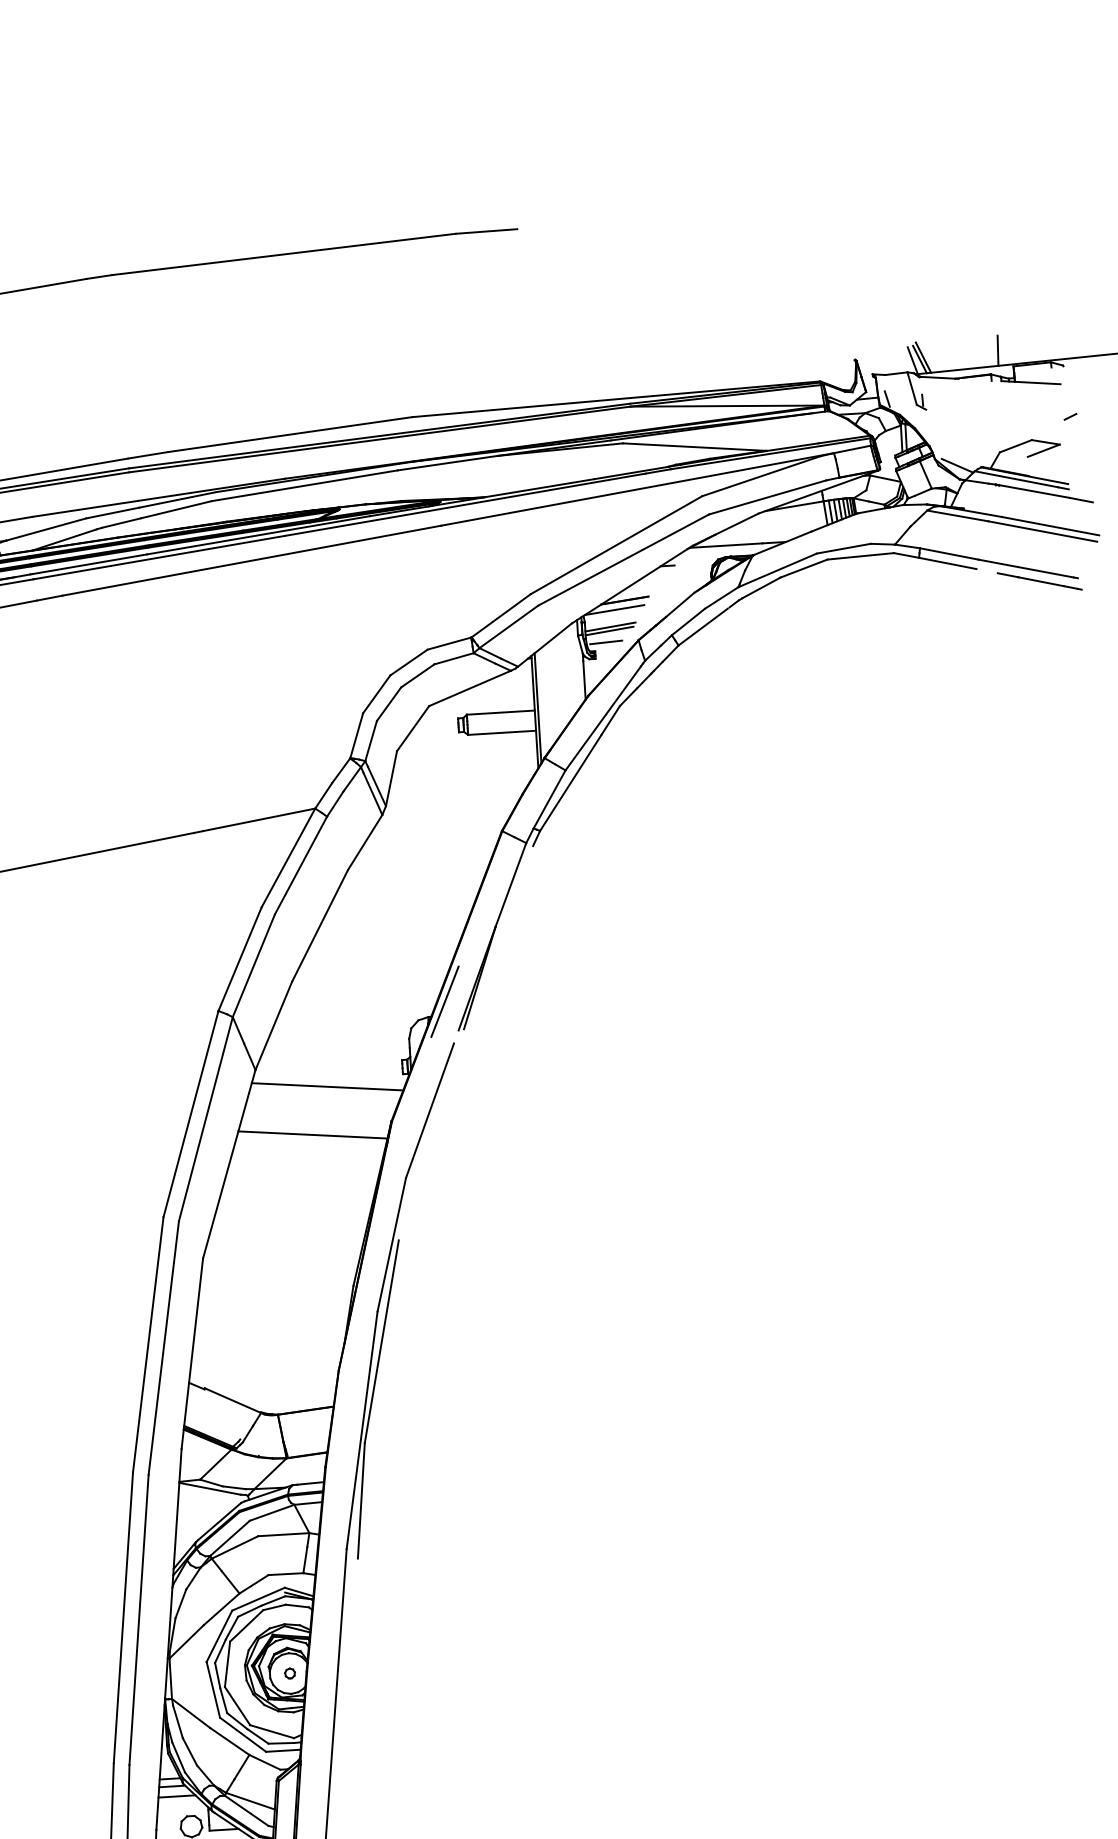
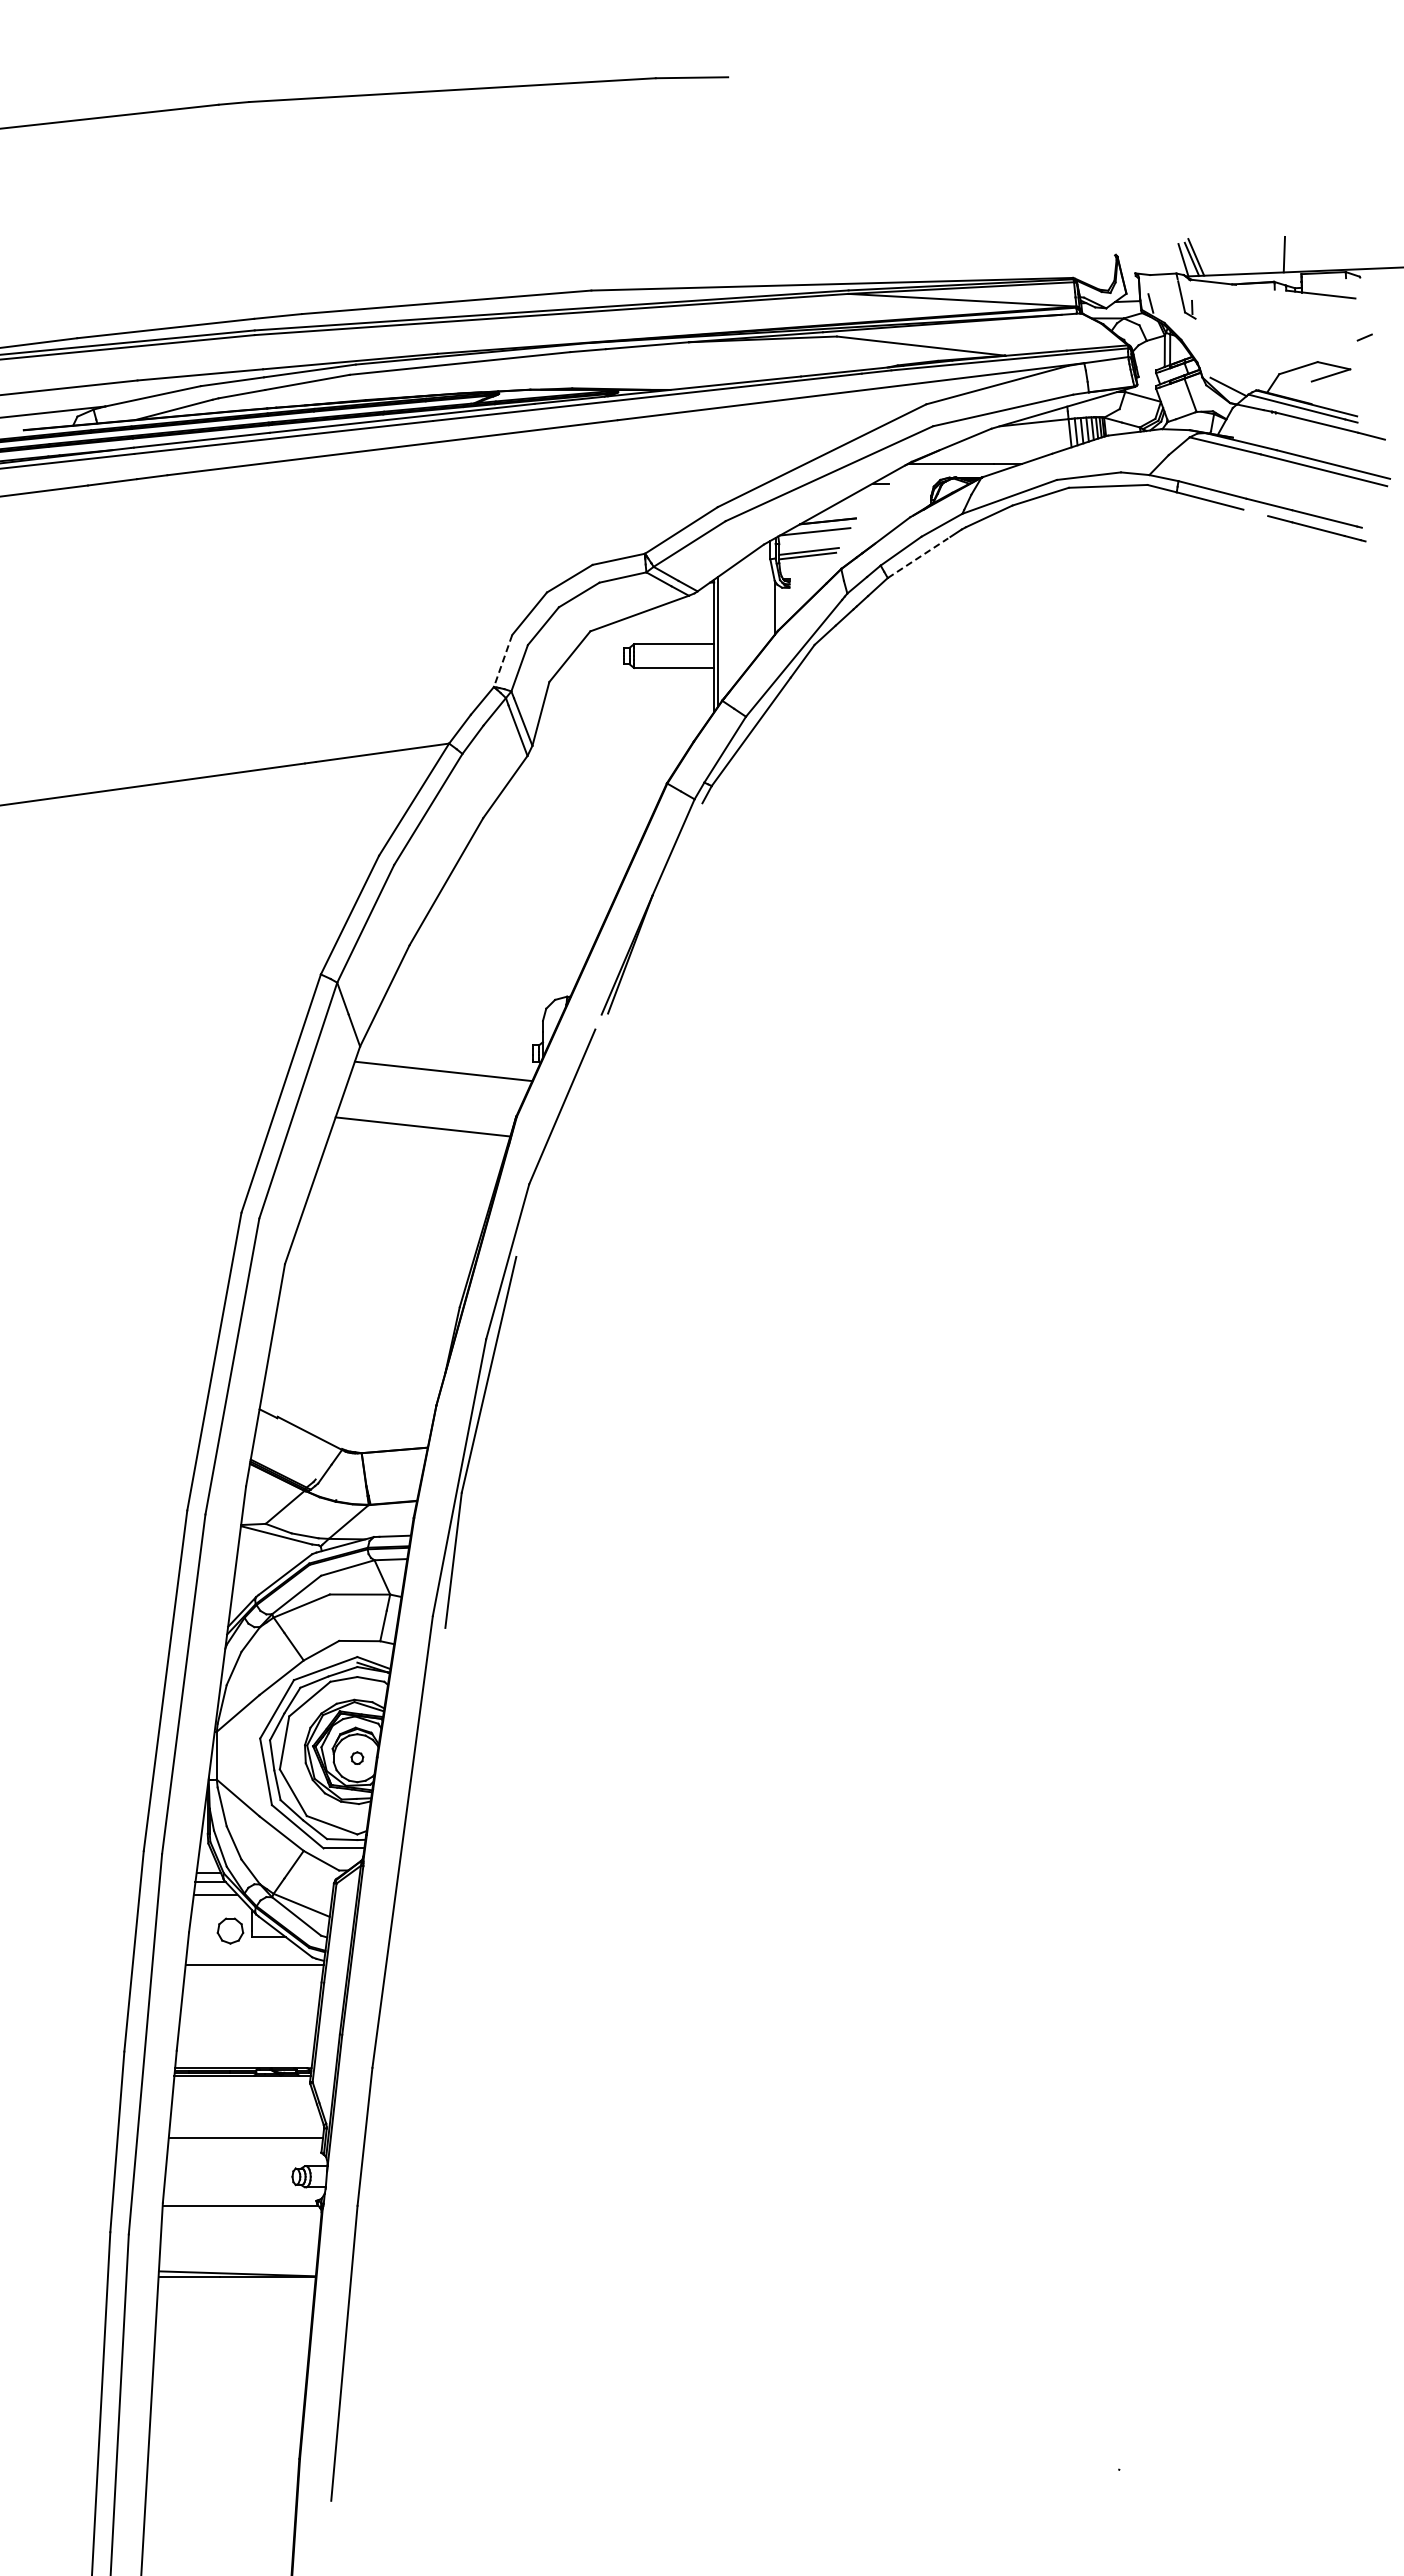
line: (703, 626) -> (918, 557), solid -> dashed
line: (605, 642) -> (802, 569), removed
line: (357, 736) -> (503, 661), solid -> dashed
line: (444, 1001) -> (587, 979), removed

